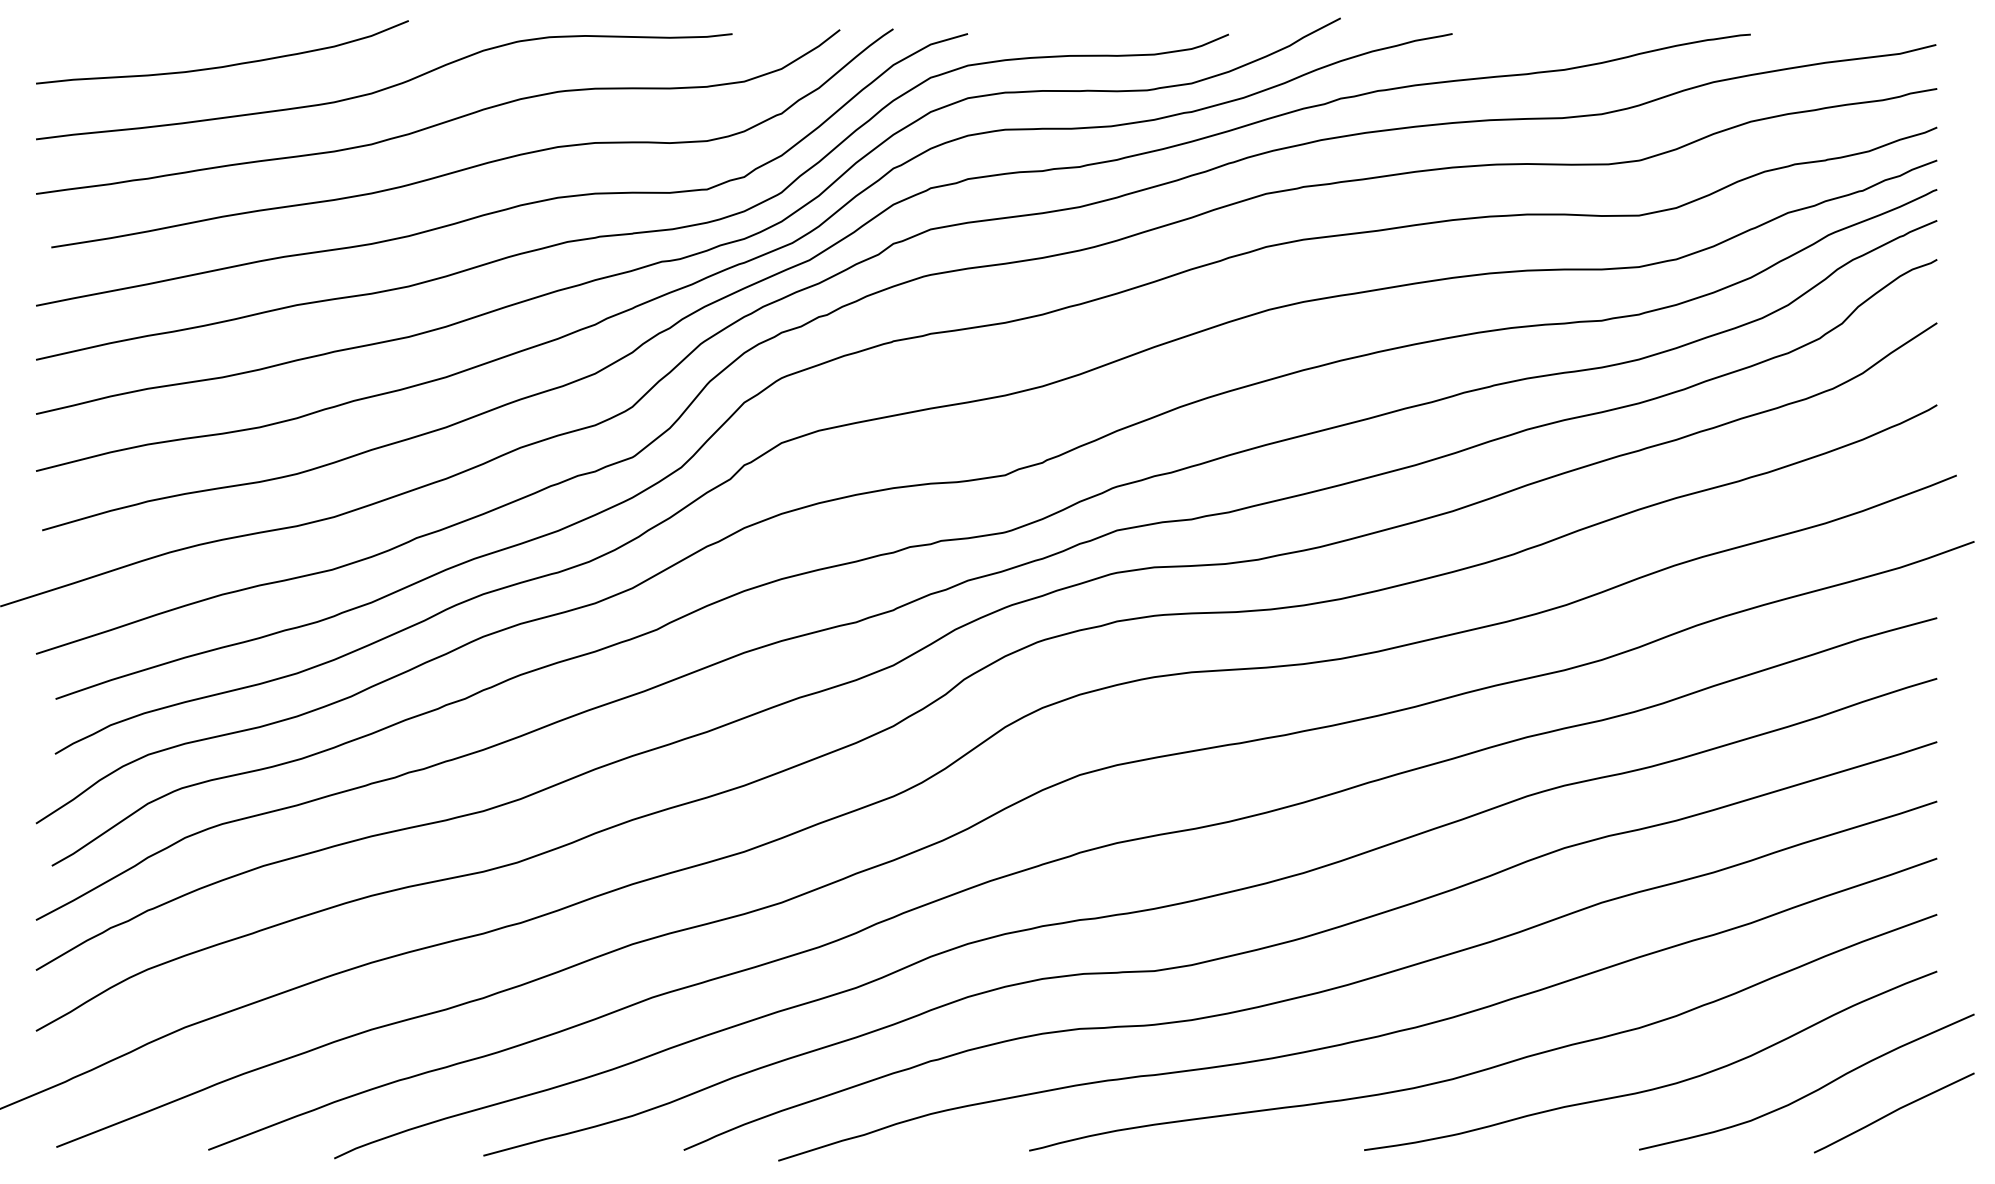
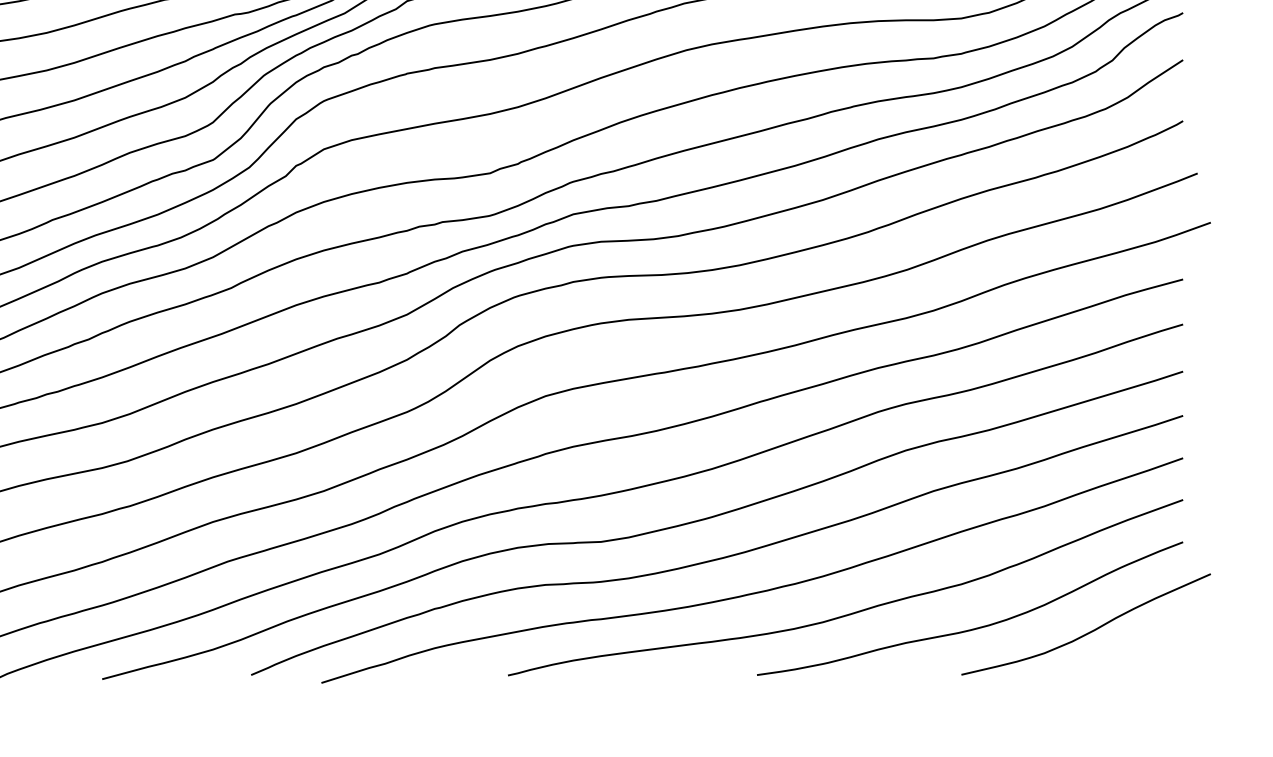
line: (1893, 1112) -> (1150, 647), removed

